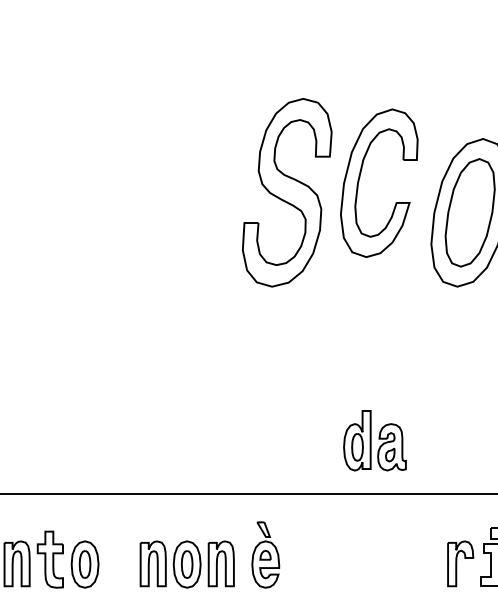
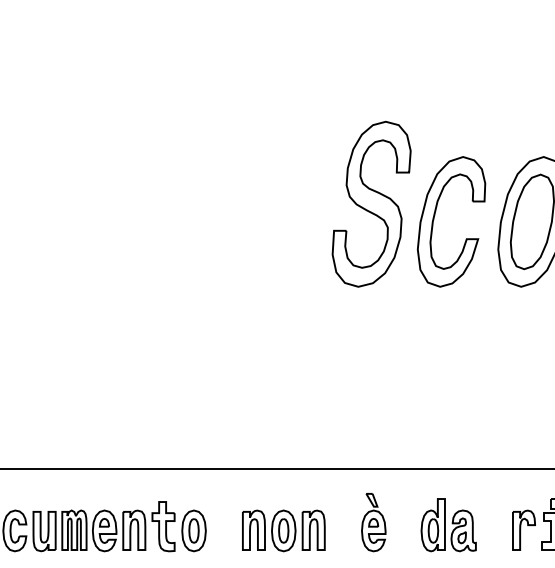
part: (361, 175) -> (435, 215), moved
part: (374, 441) -> (448, 525), moved
part: (265, 554) -> (373, 522), moved

